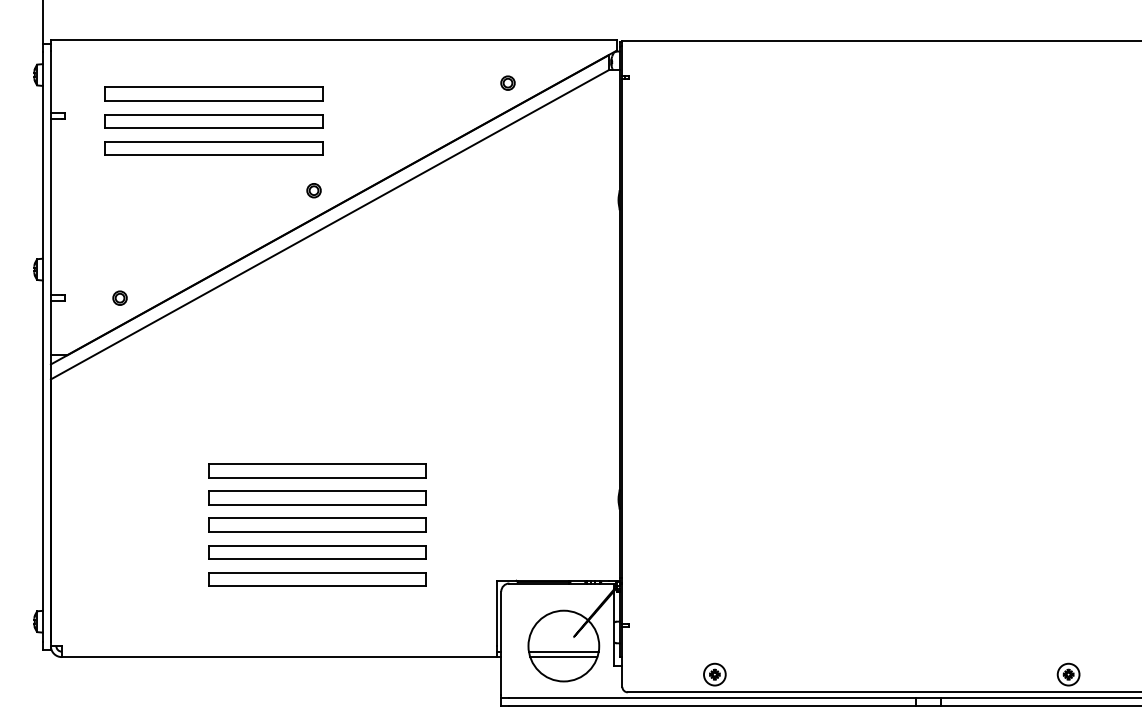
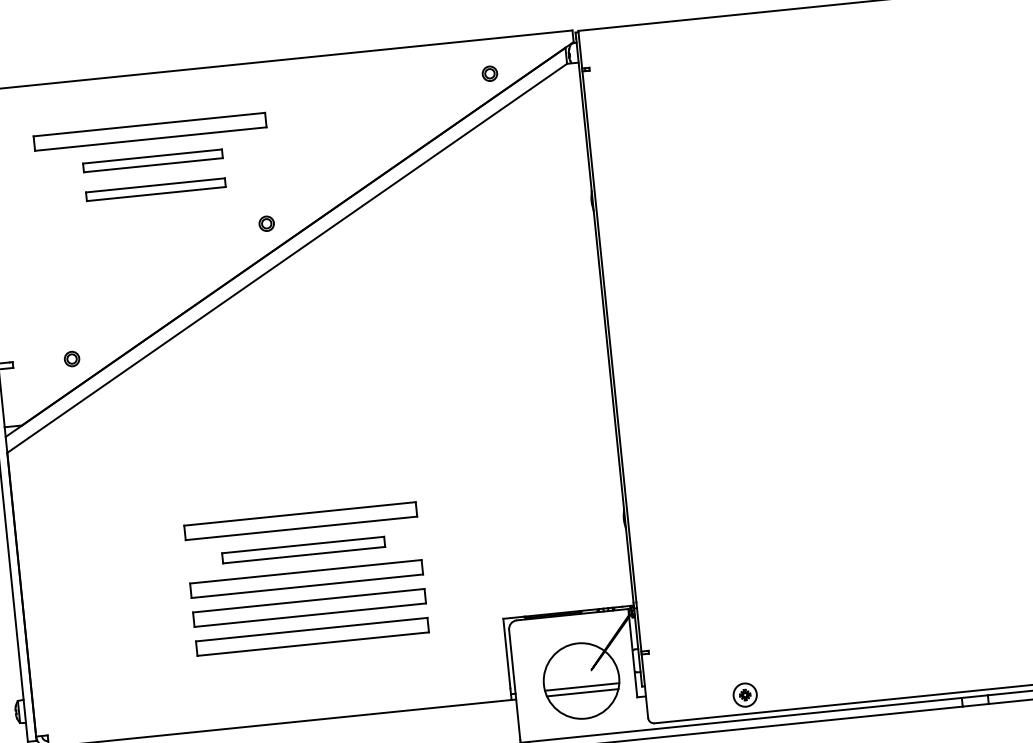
part: (507, 82) -> (489, 73), moved
part: (213, 121) -> (152, 161), size x0.6
part: (213, 148) -> (155, 189), size x0.6
part: (317, 497) -> (303, 549), size x0.7

